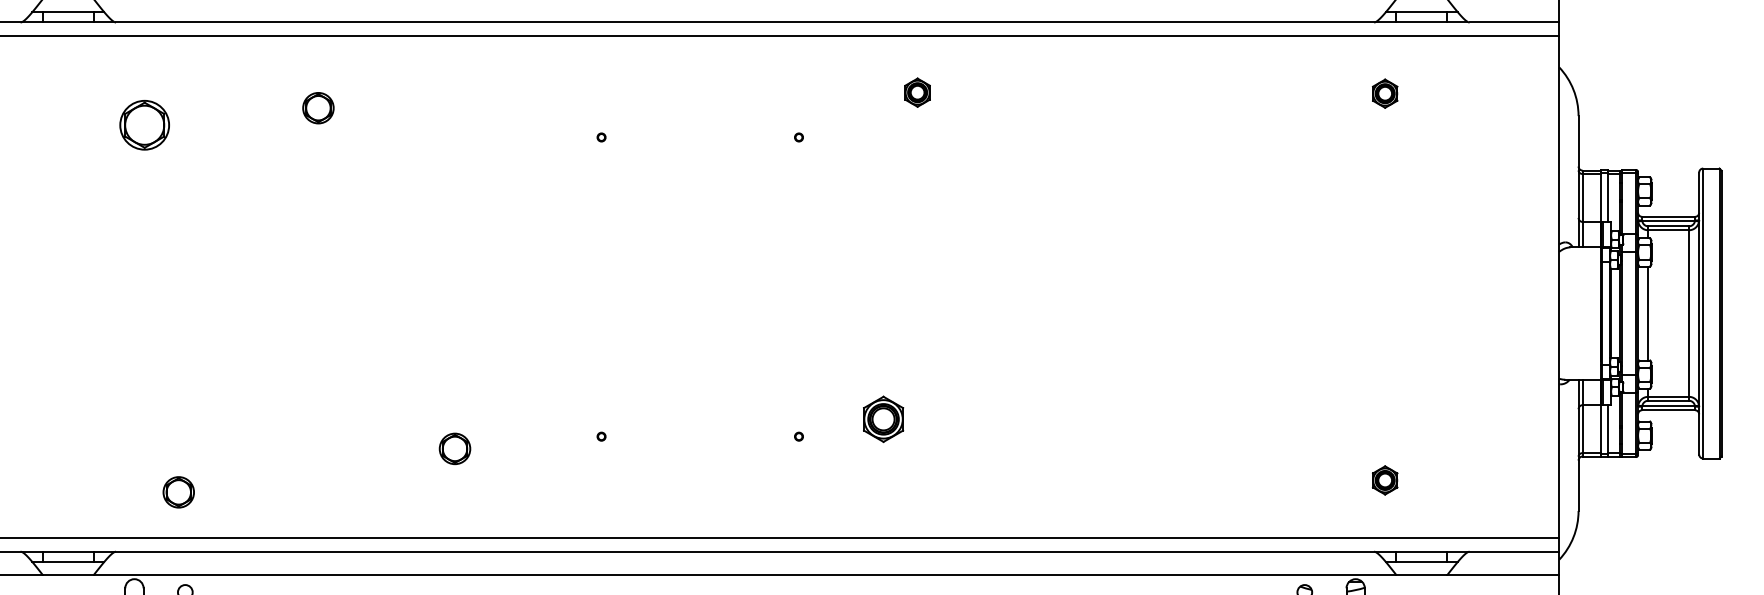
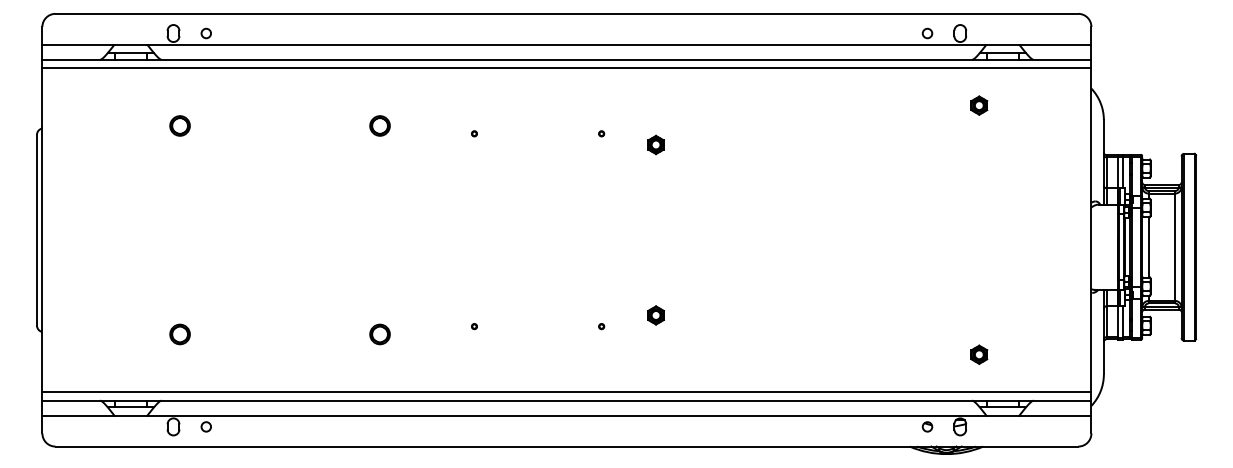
part: (916, 91) -> (655, 144), moved
part: (317, 107) -> (379, 125), moved
part: (143, 124) -> (179, 125), size x0.62
part: (882, 419) -> (655, 315), size x0.62
part: (177, 492) -> (179, 334), moved

